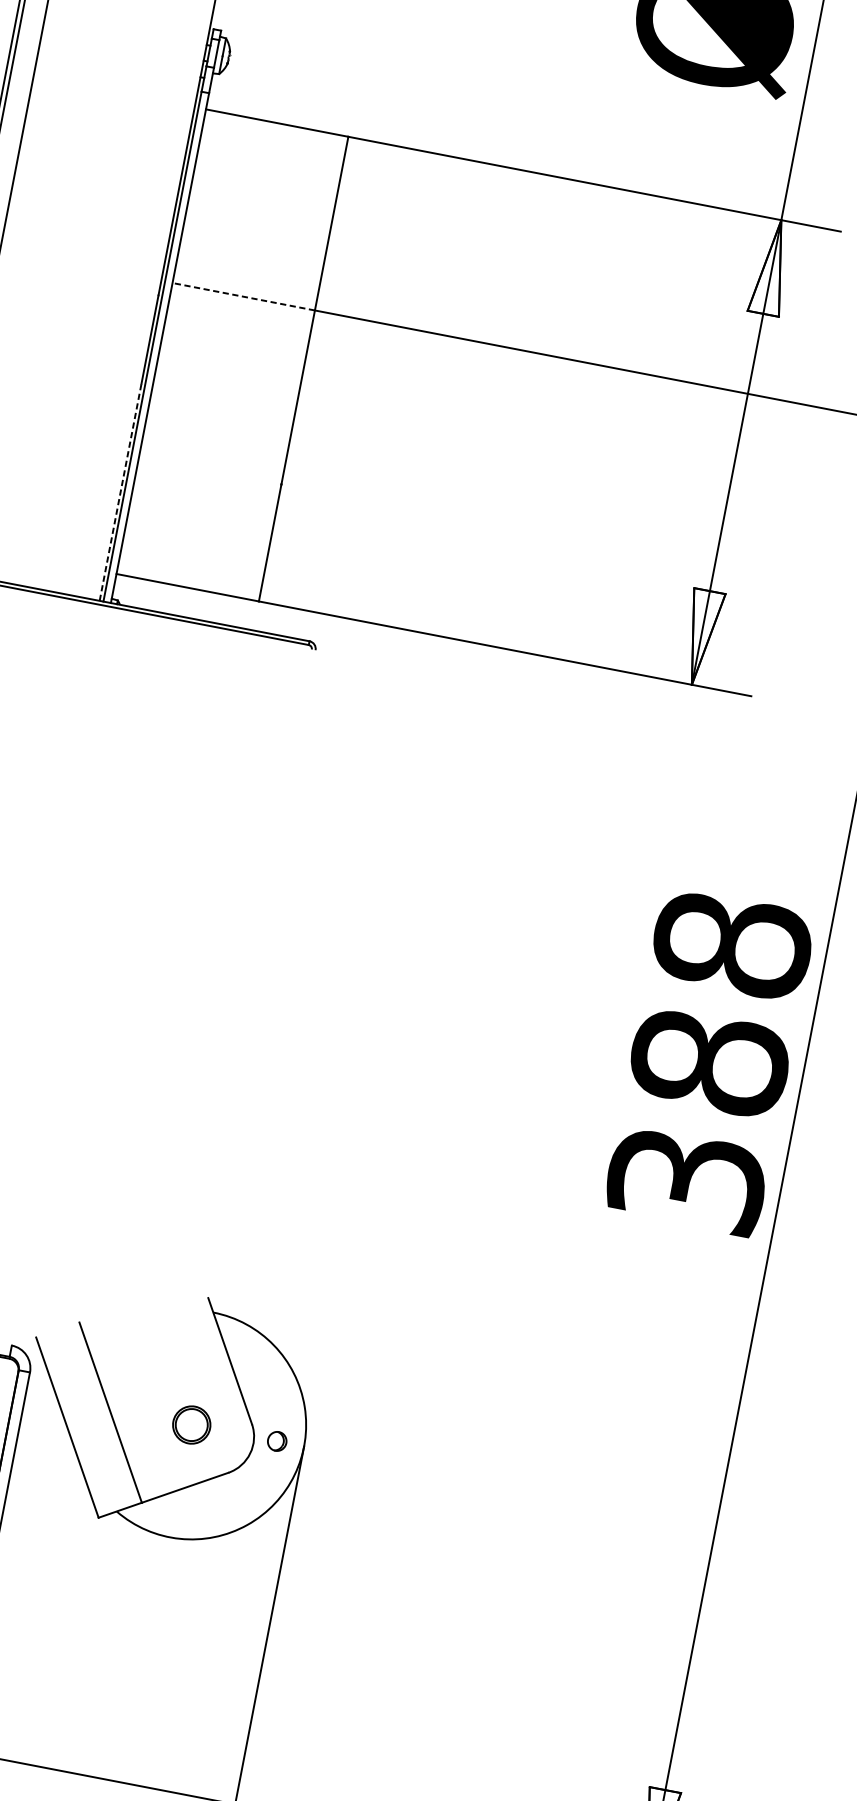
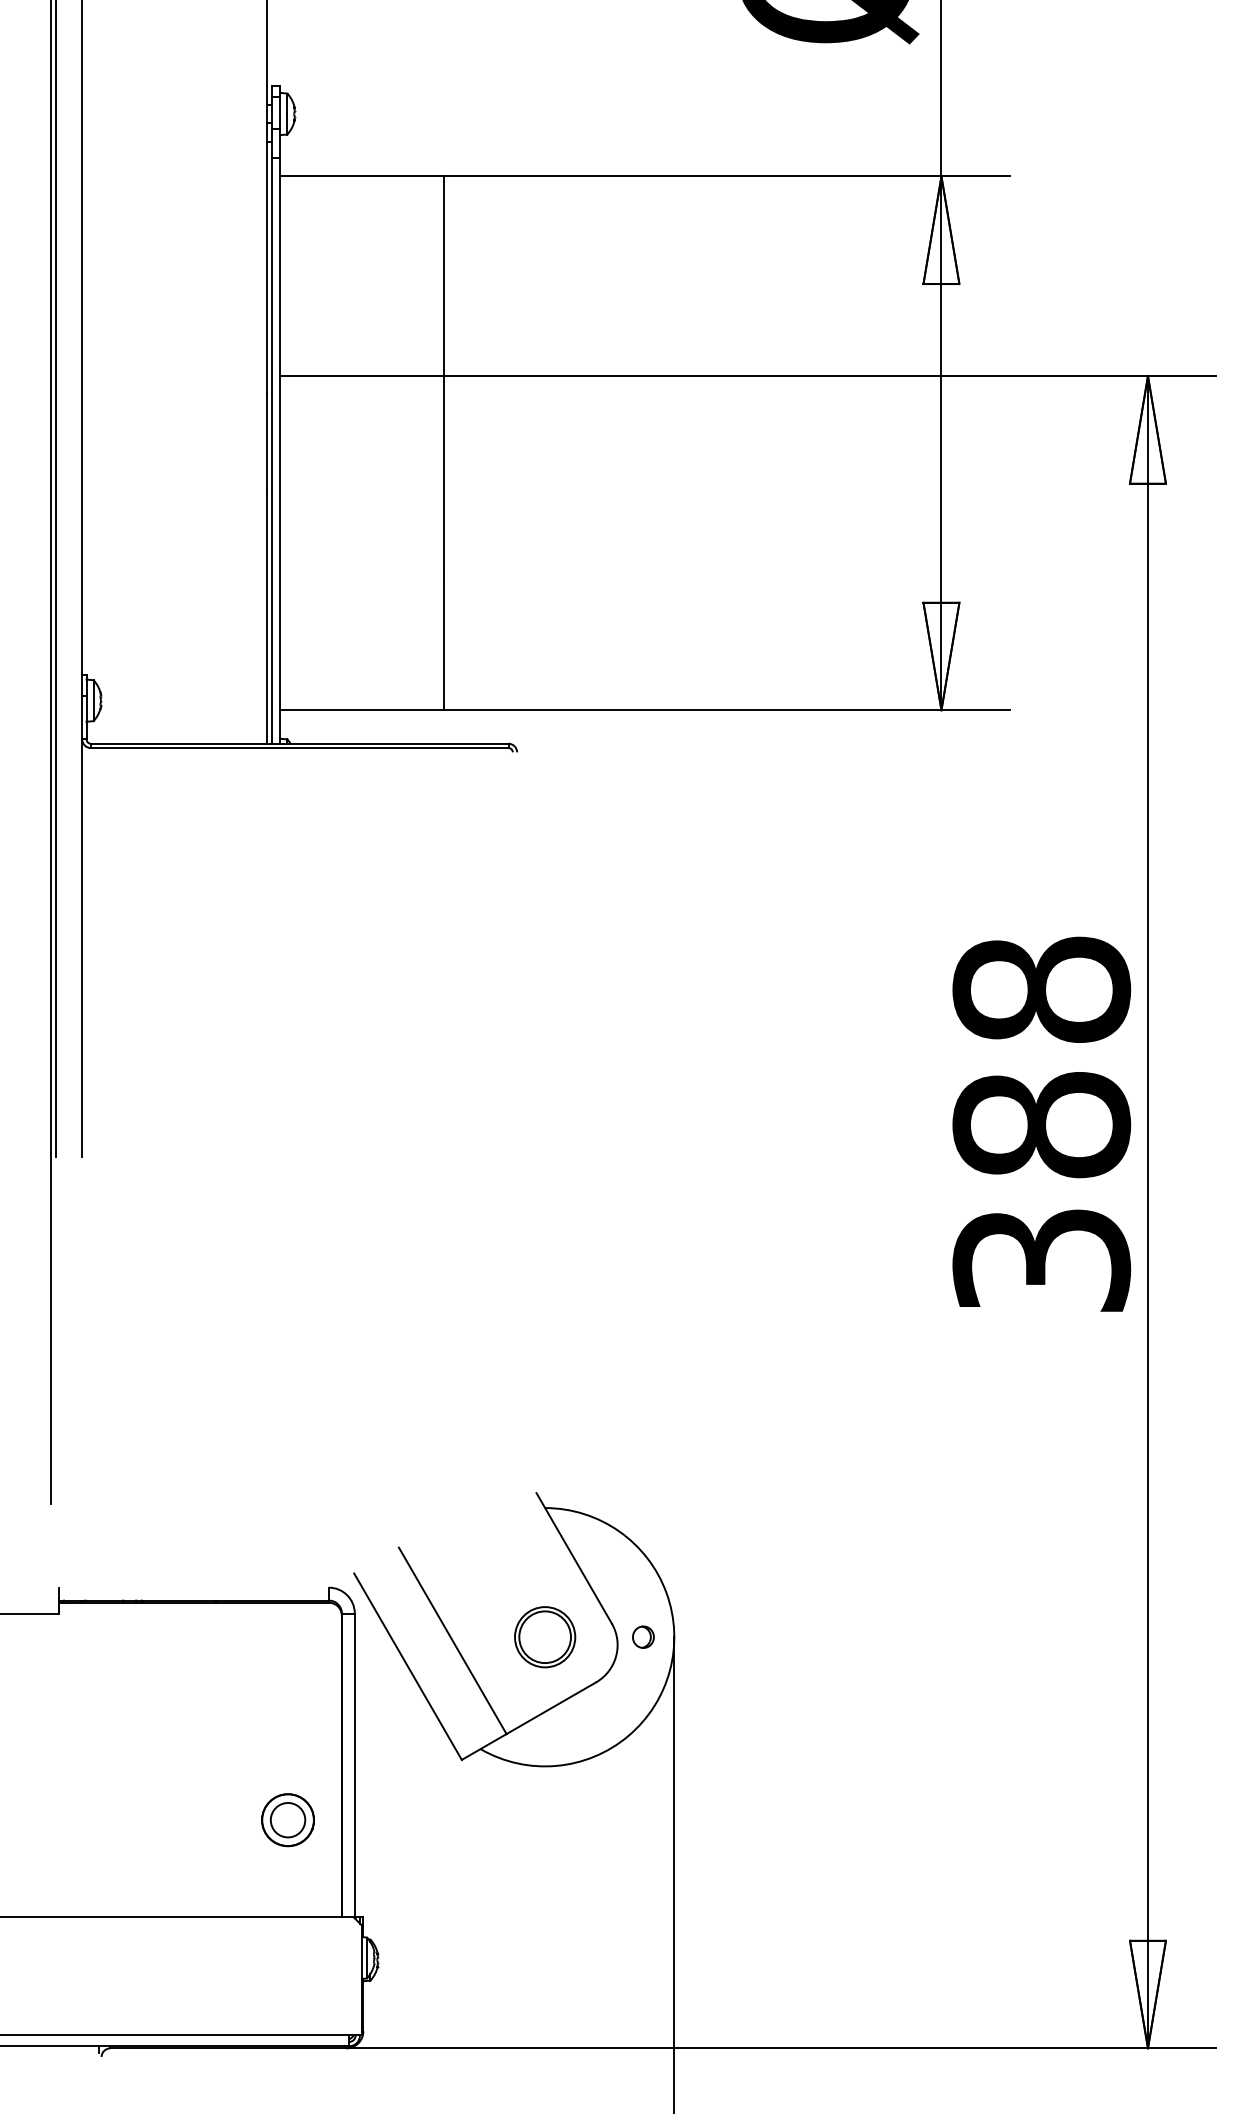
line: (244, 297) -> (362, 376), dashed -> solid
line: (120, 491) -> (267, 618), dashed -> solid
part: (191, 1425) -> (545, 1637), size x1.43

